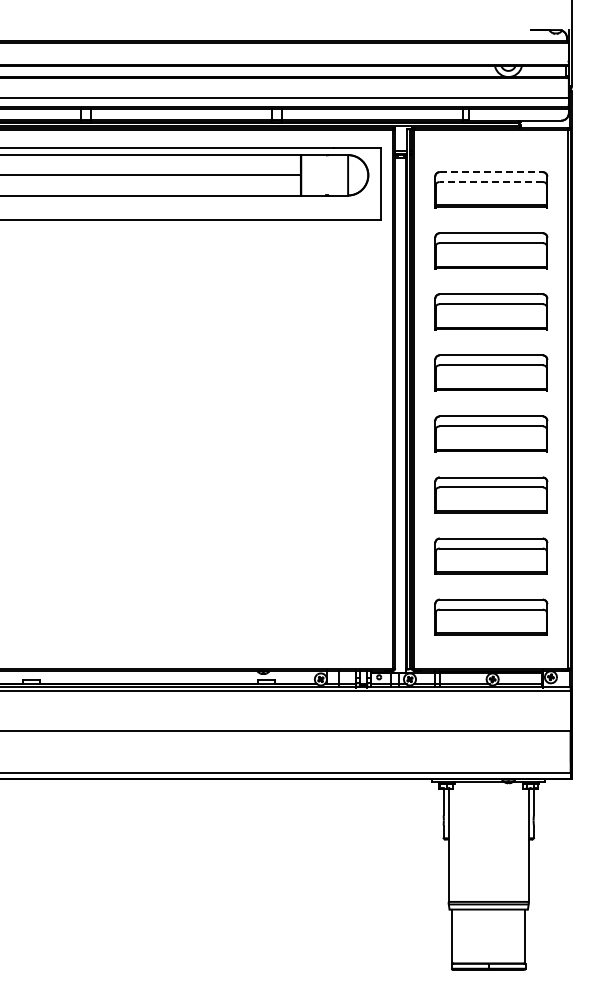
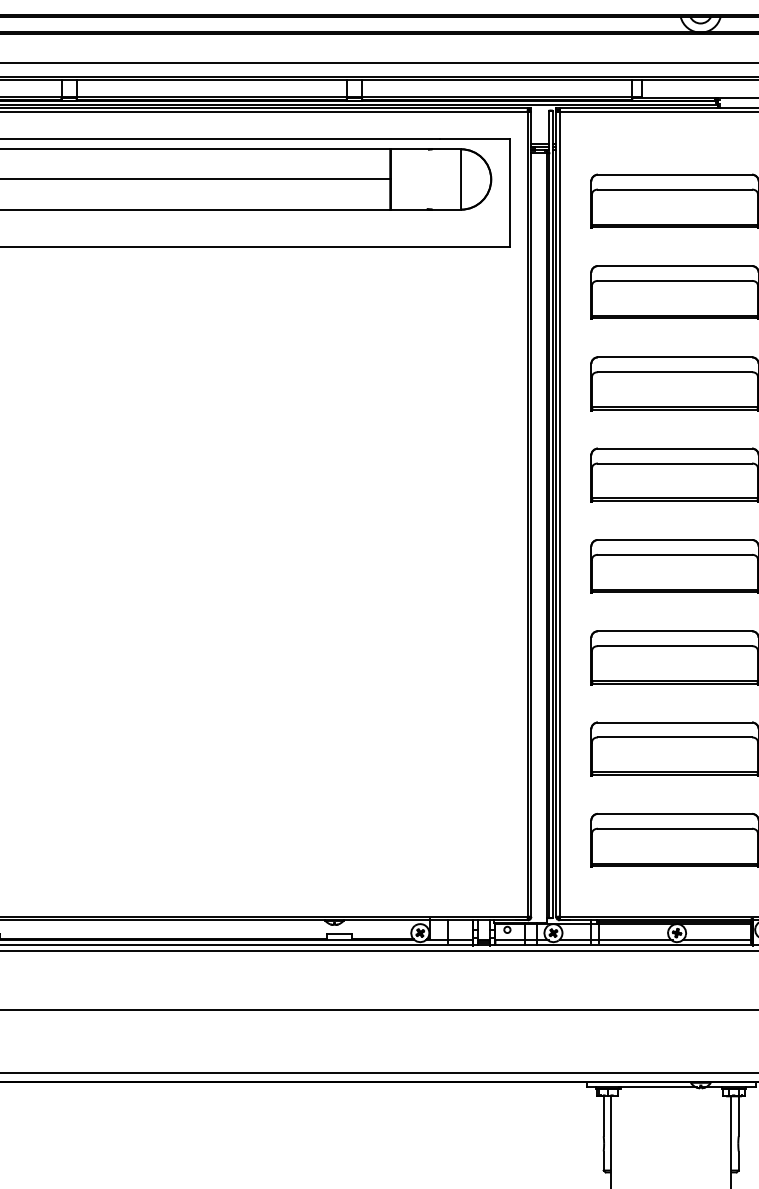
line: (491, 172) -> (675, 175), dashed -> solid
line: (491, 182) -> (675, 190), dashed -> solid

